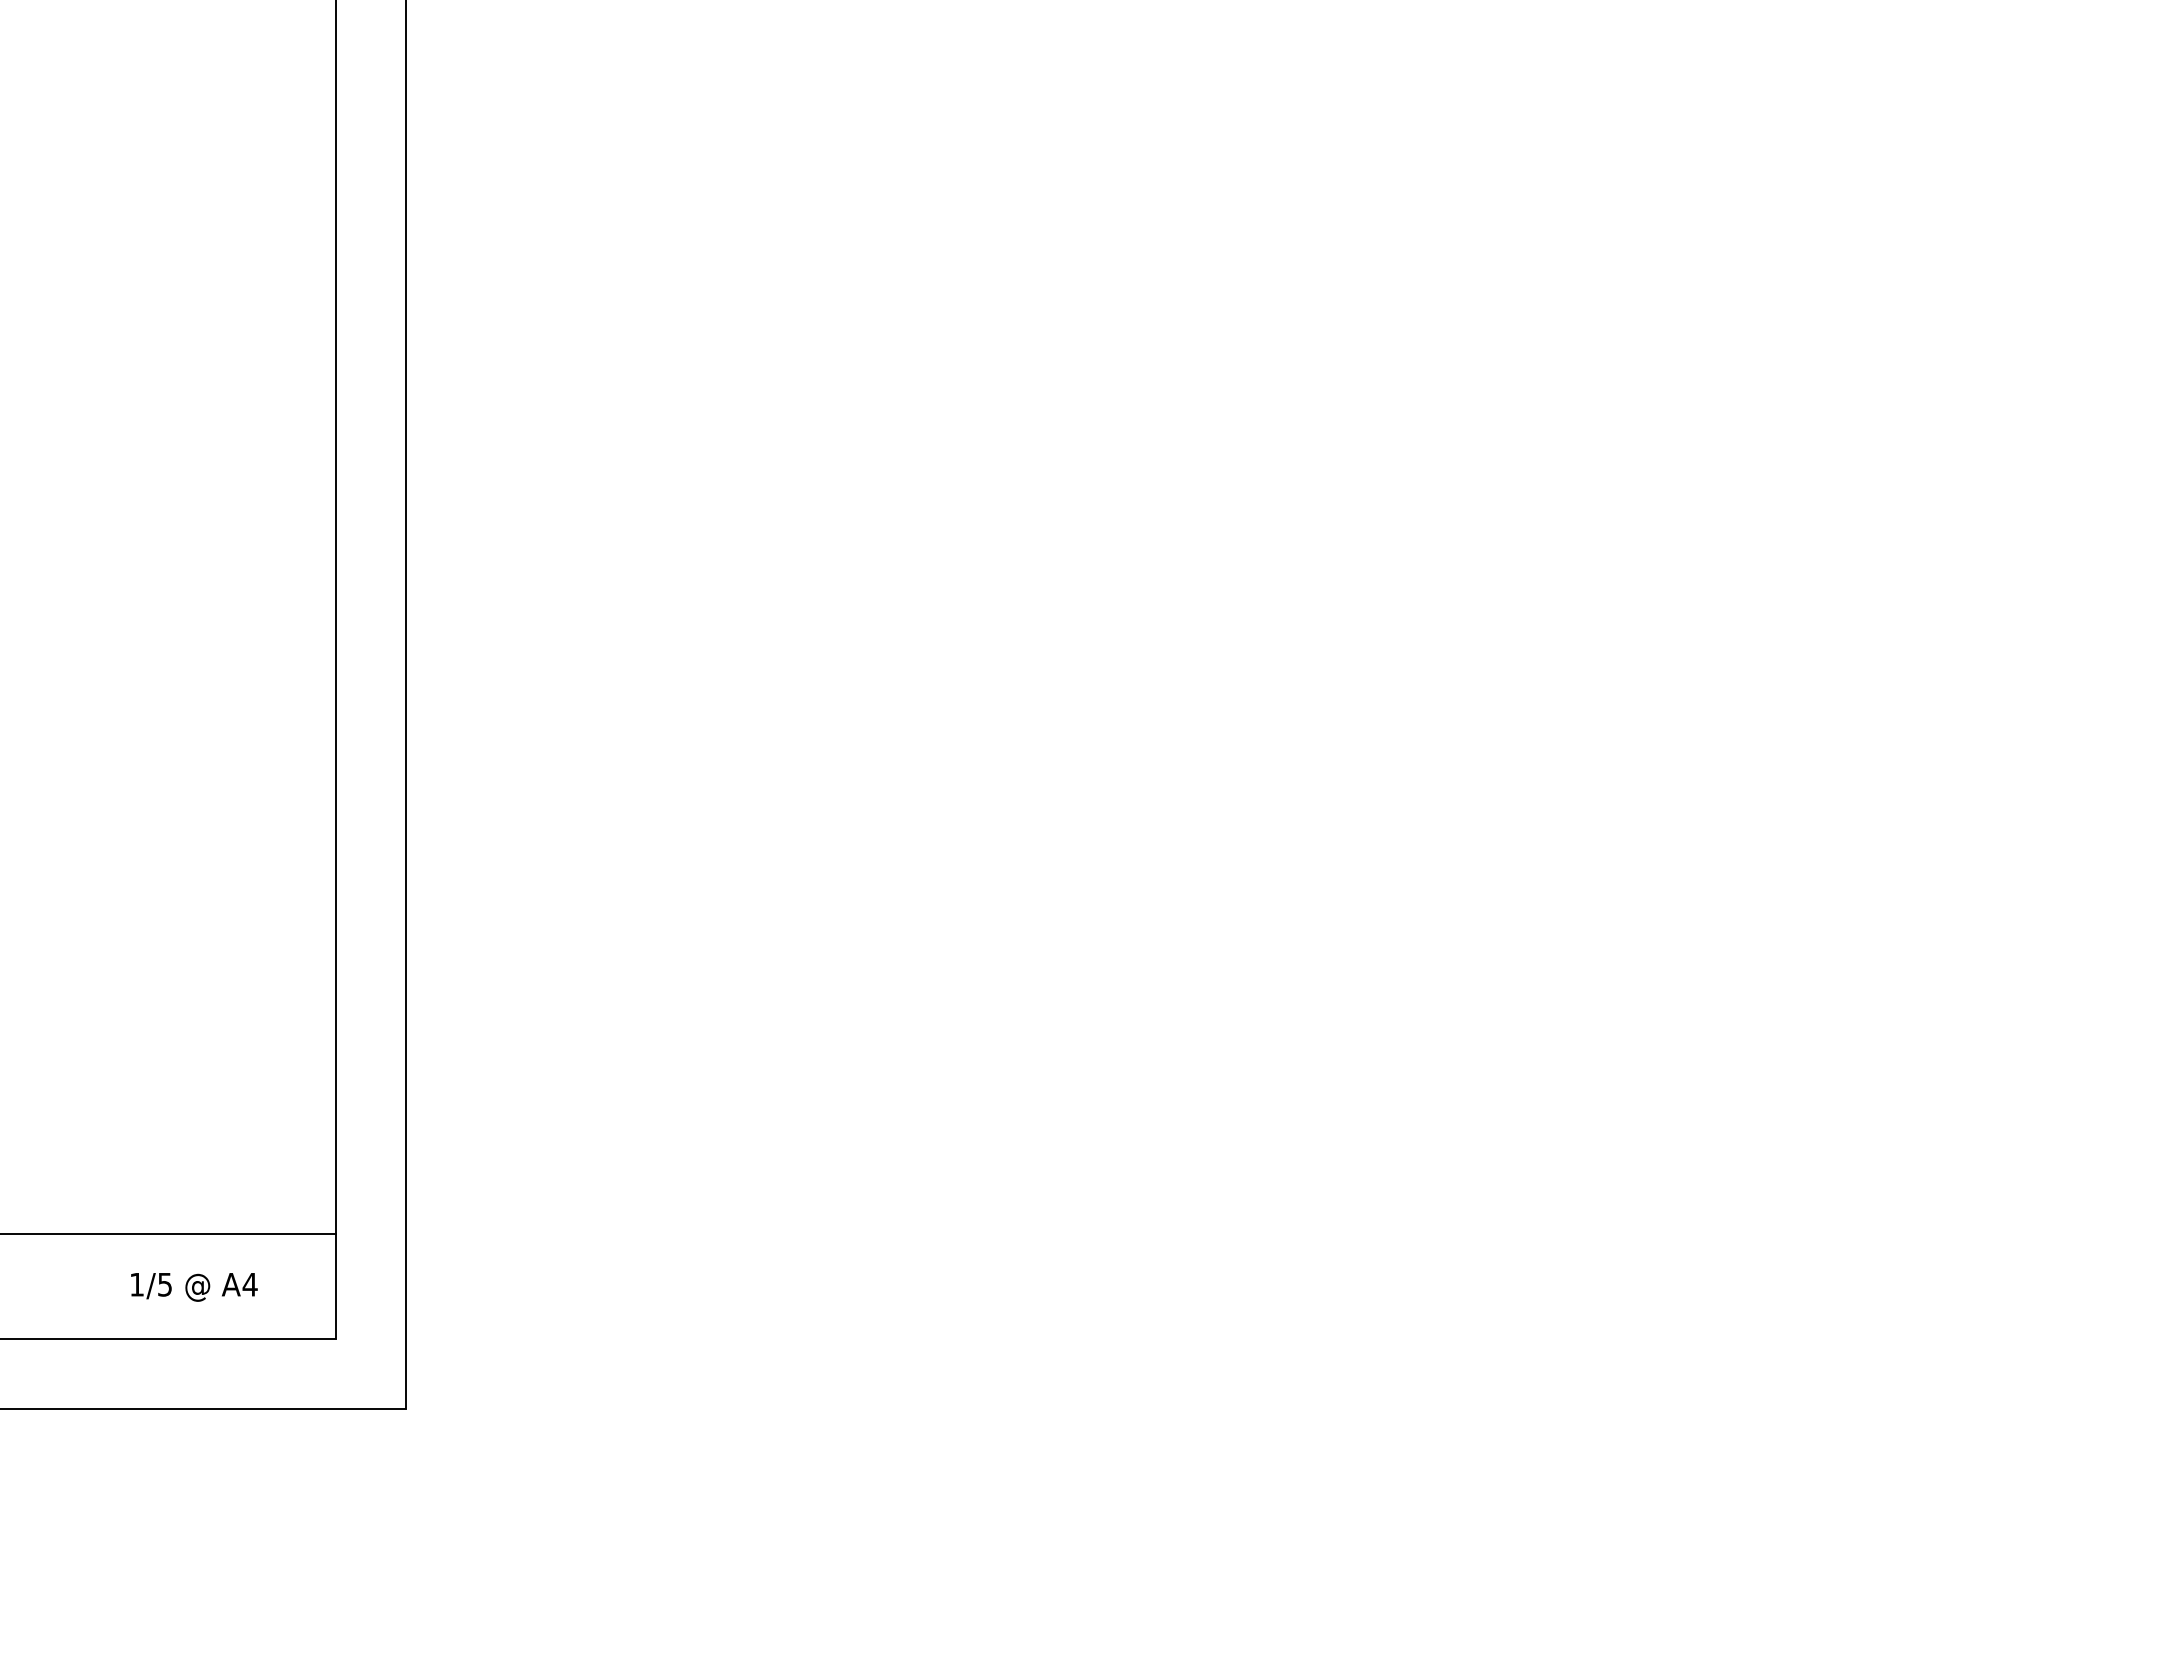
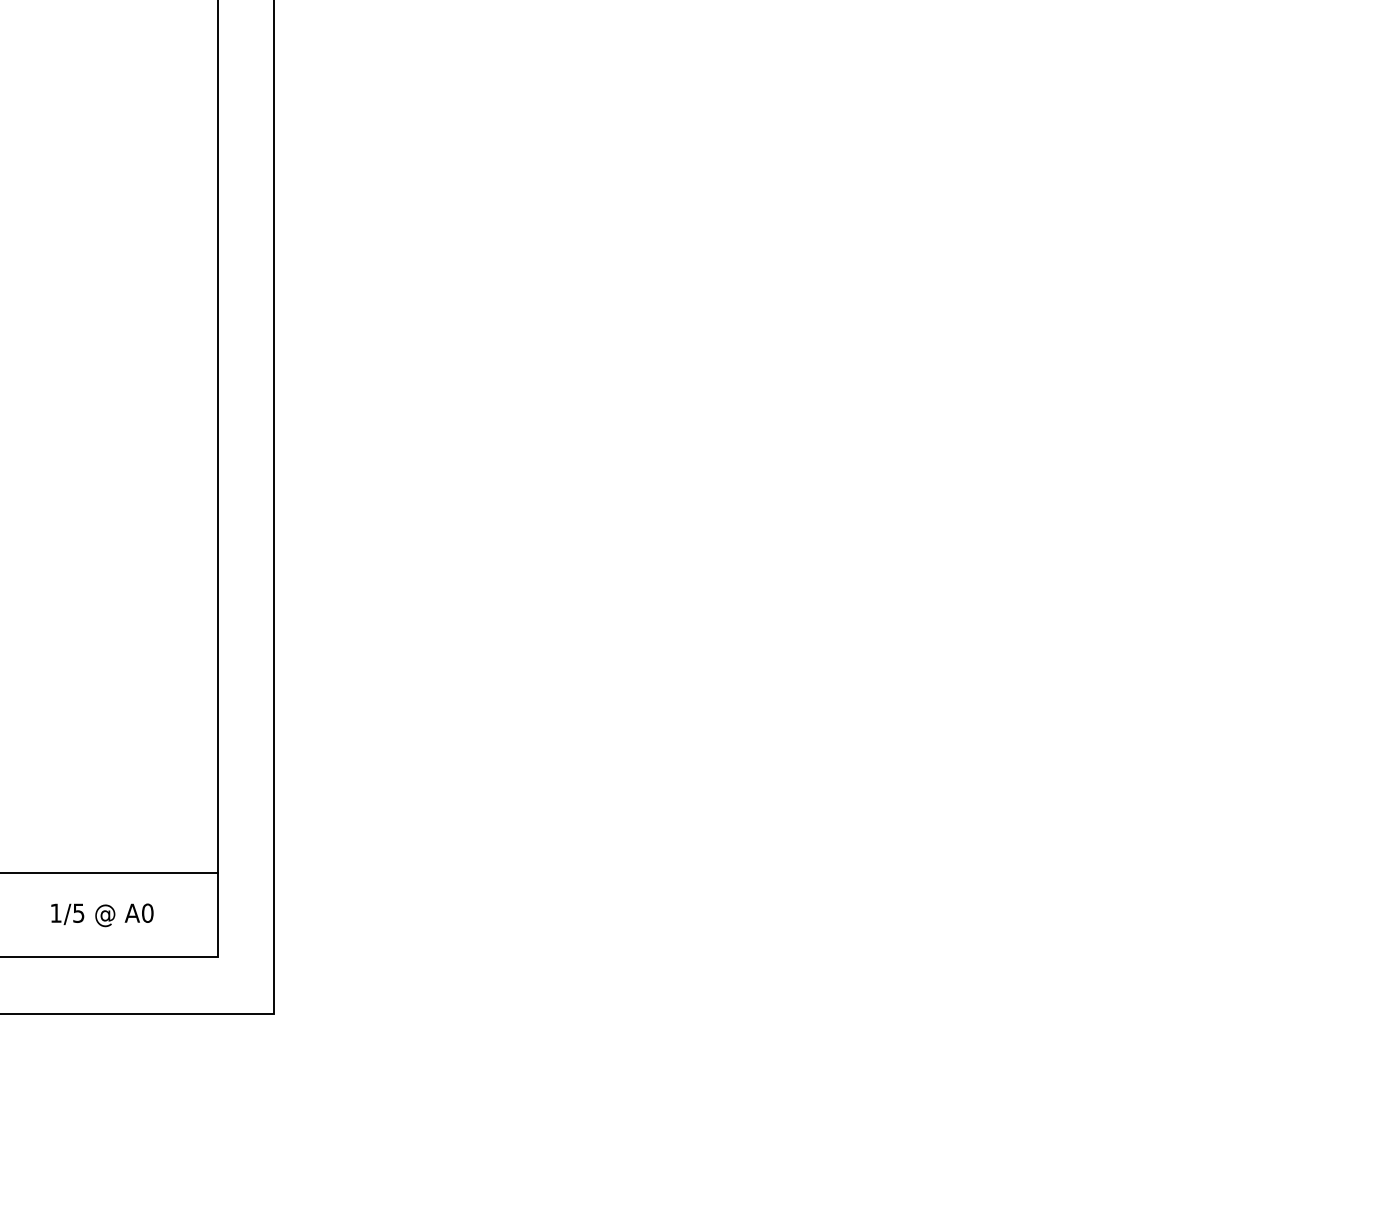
text: (249, 1284) -> (147, 913), A4 -> A0

